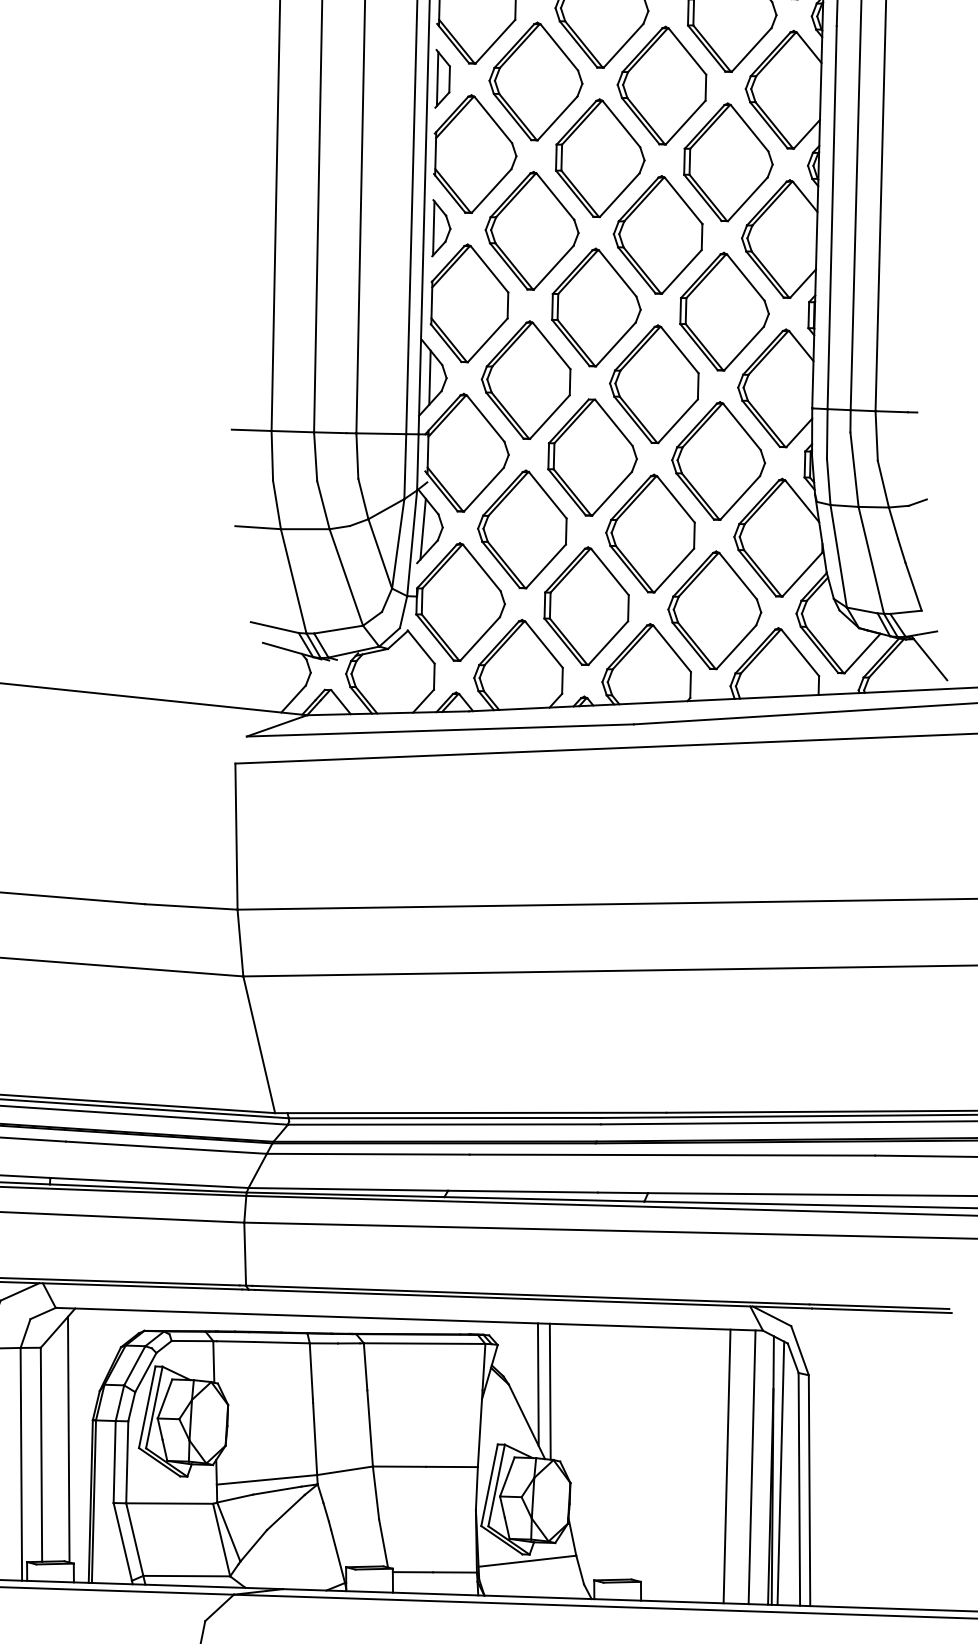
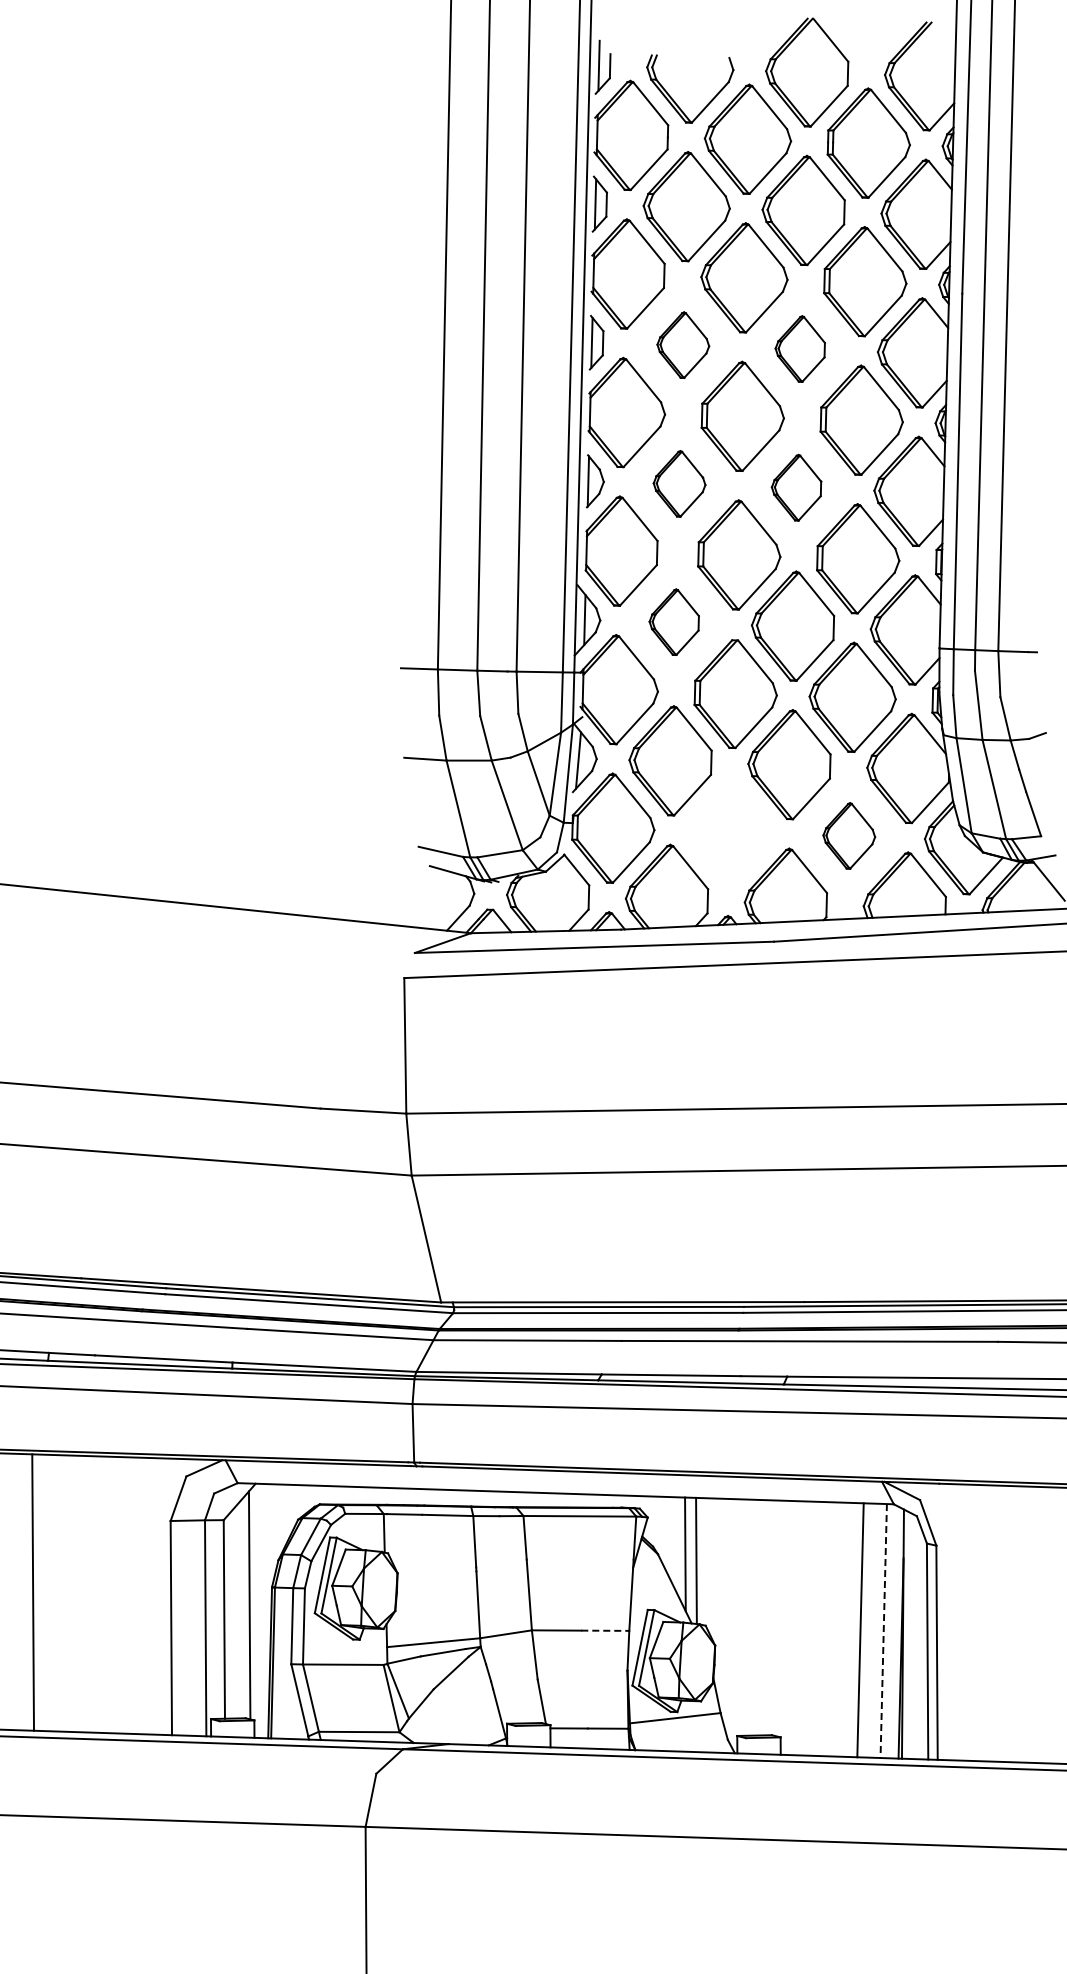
part: (536, 80) -> (683, 344), size x0.6
part: (662, 85) -> (800, 348), size x0.6
part: (531, 230) -> (679, 483), size x0.6
part: (658, 234) -> (796, 487), size x0.6
part: (526, 379) -> (674, 621), size x0.6
part: (586, 605) -> (730, 831), removed
part: (715, 609) -> (849, 835), size x0.6
line: (452, 1466) -> (605, 1630), solid -> dashed
line: (751, 1467) -> (883, 1631), solid -> dashed
line: (780, 1473) -> (910, 1636), removed

